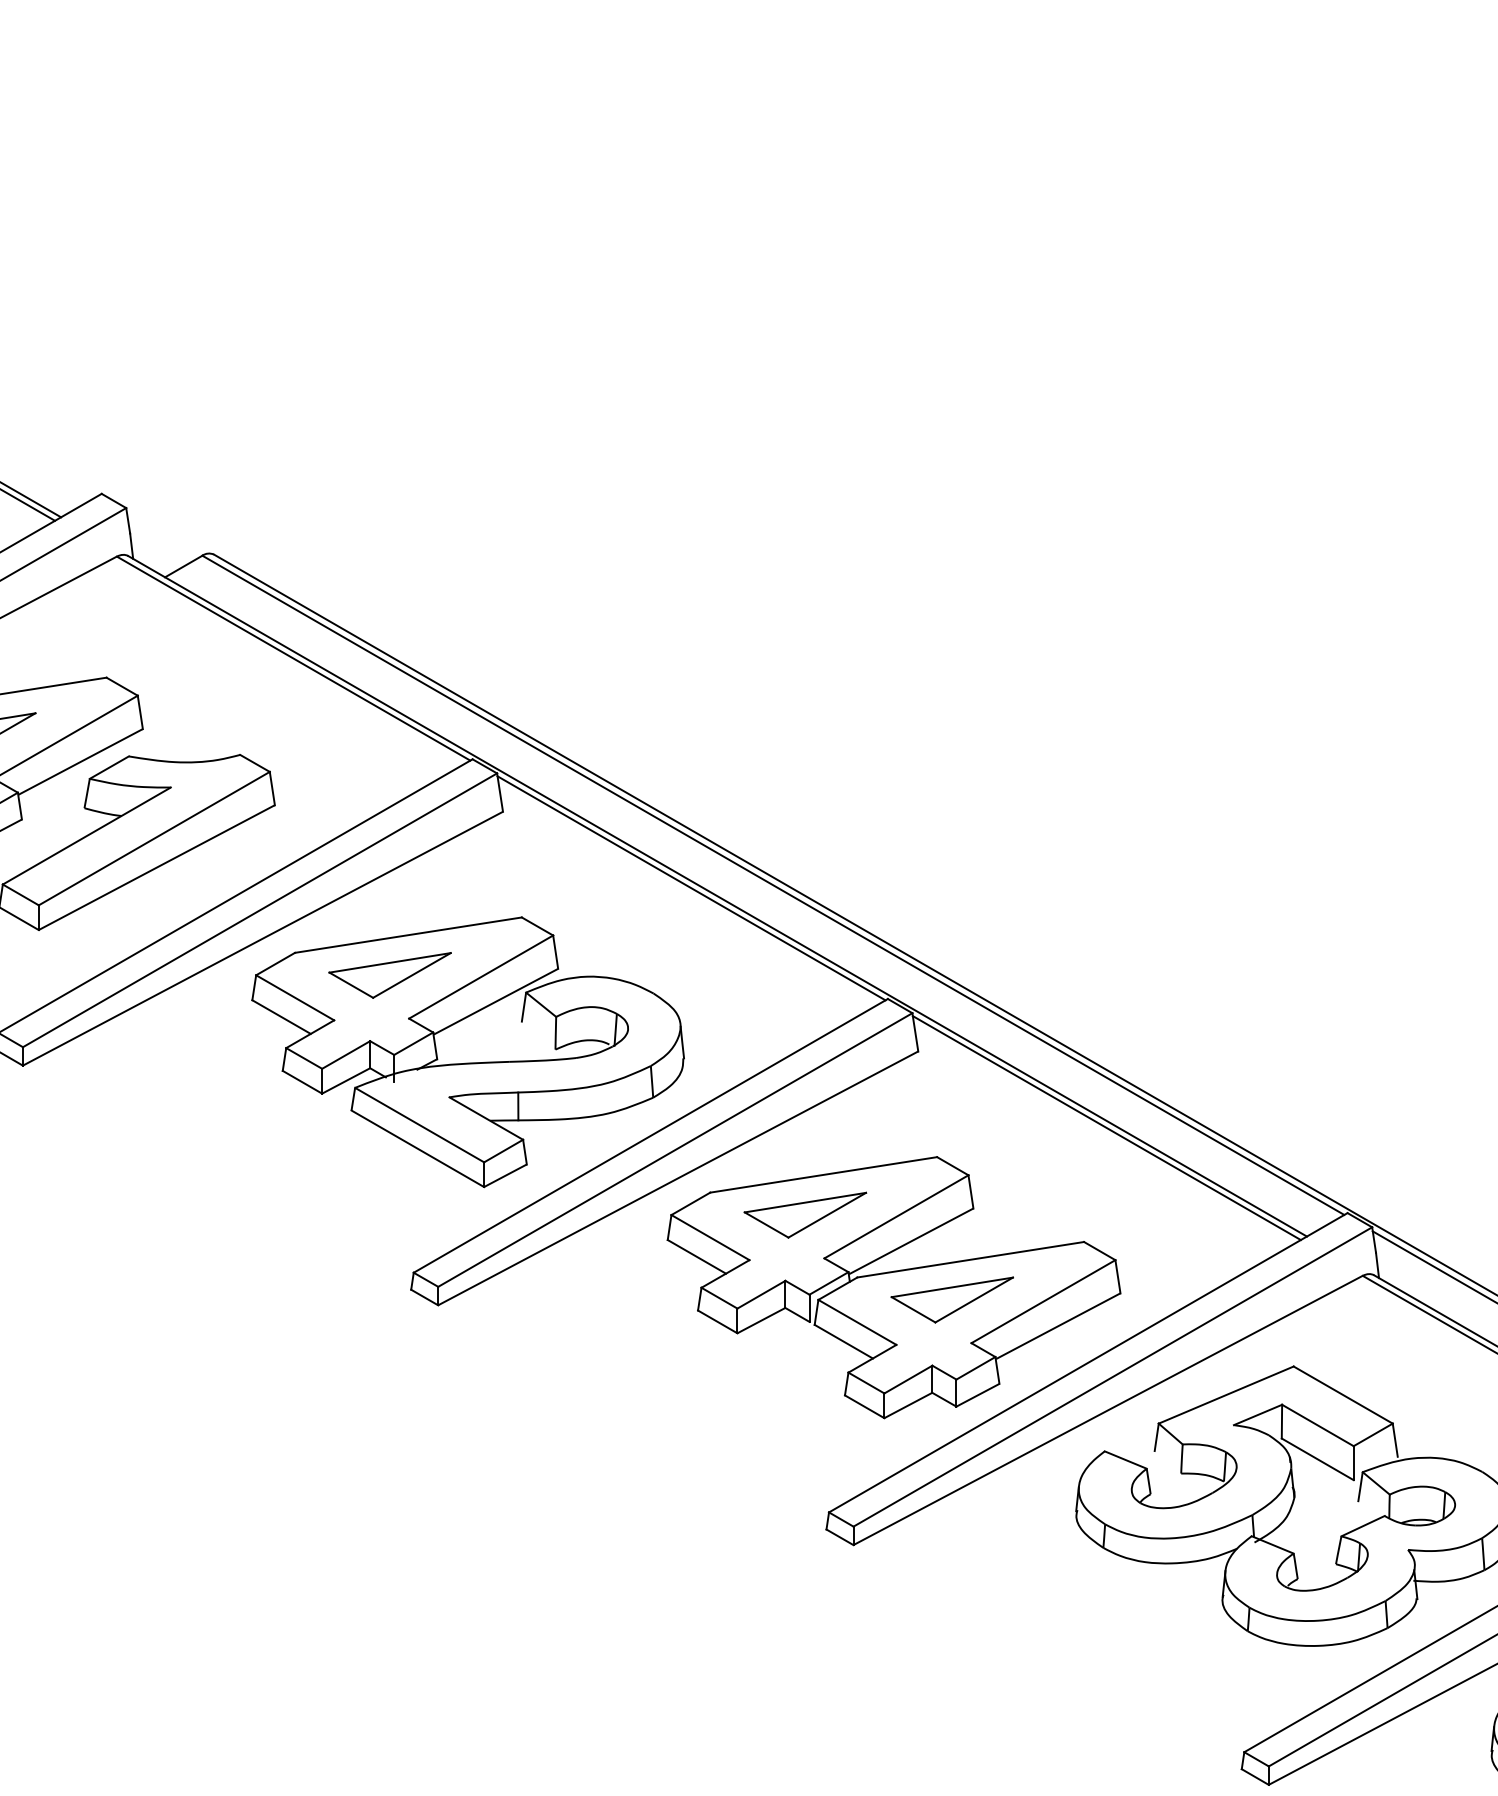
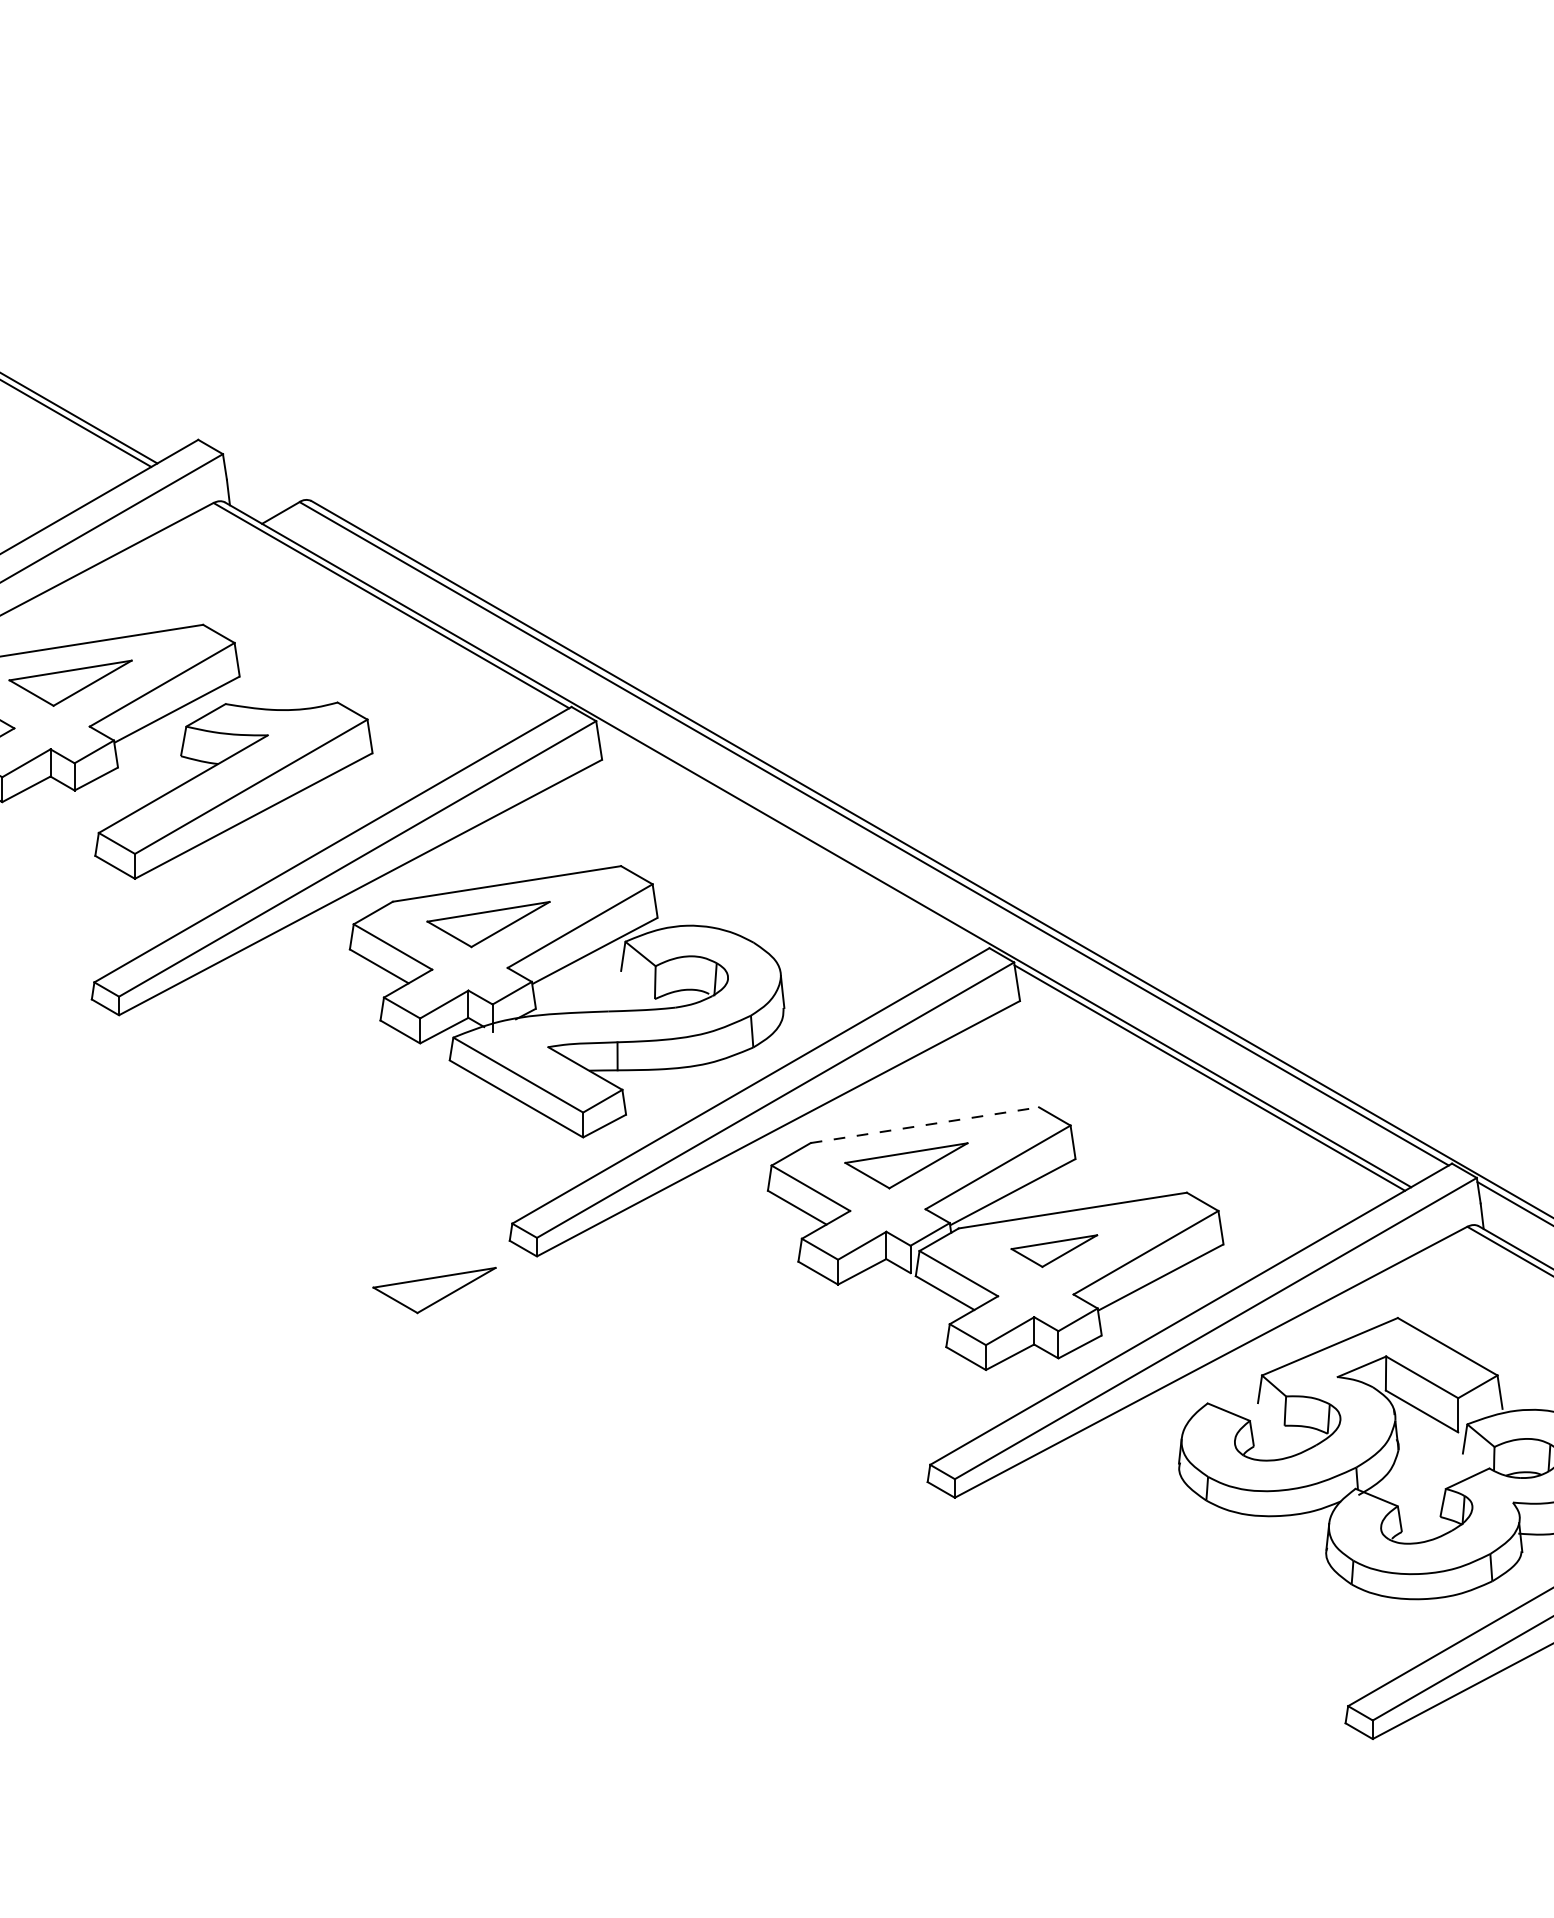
line: (691, 888) -> (791, 836), removed
line: (823, 1175) -> (924, 1125), solid -> dashed
part: (952, 1299) -> (1054, 1250), size x0.7
part: (336, 1339) -> (434, 1290), added

